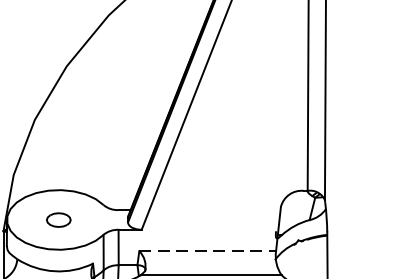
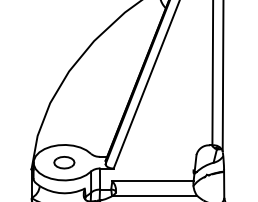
part: (58, 219) -> (64, 162), size x1.43
line: (206, 251) -> (152, 181), dashed -> solid

